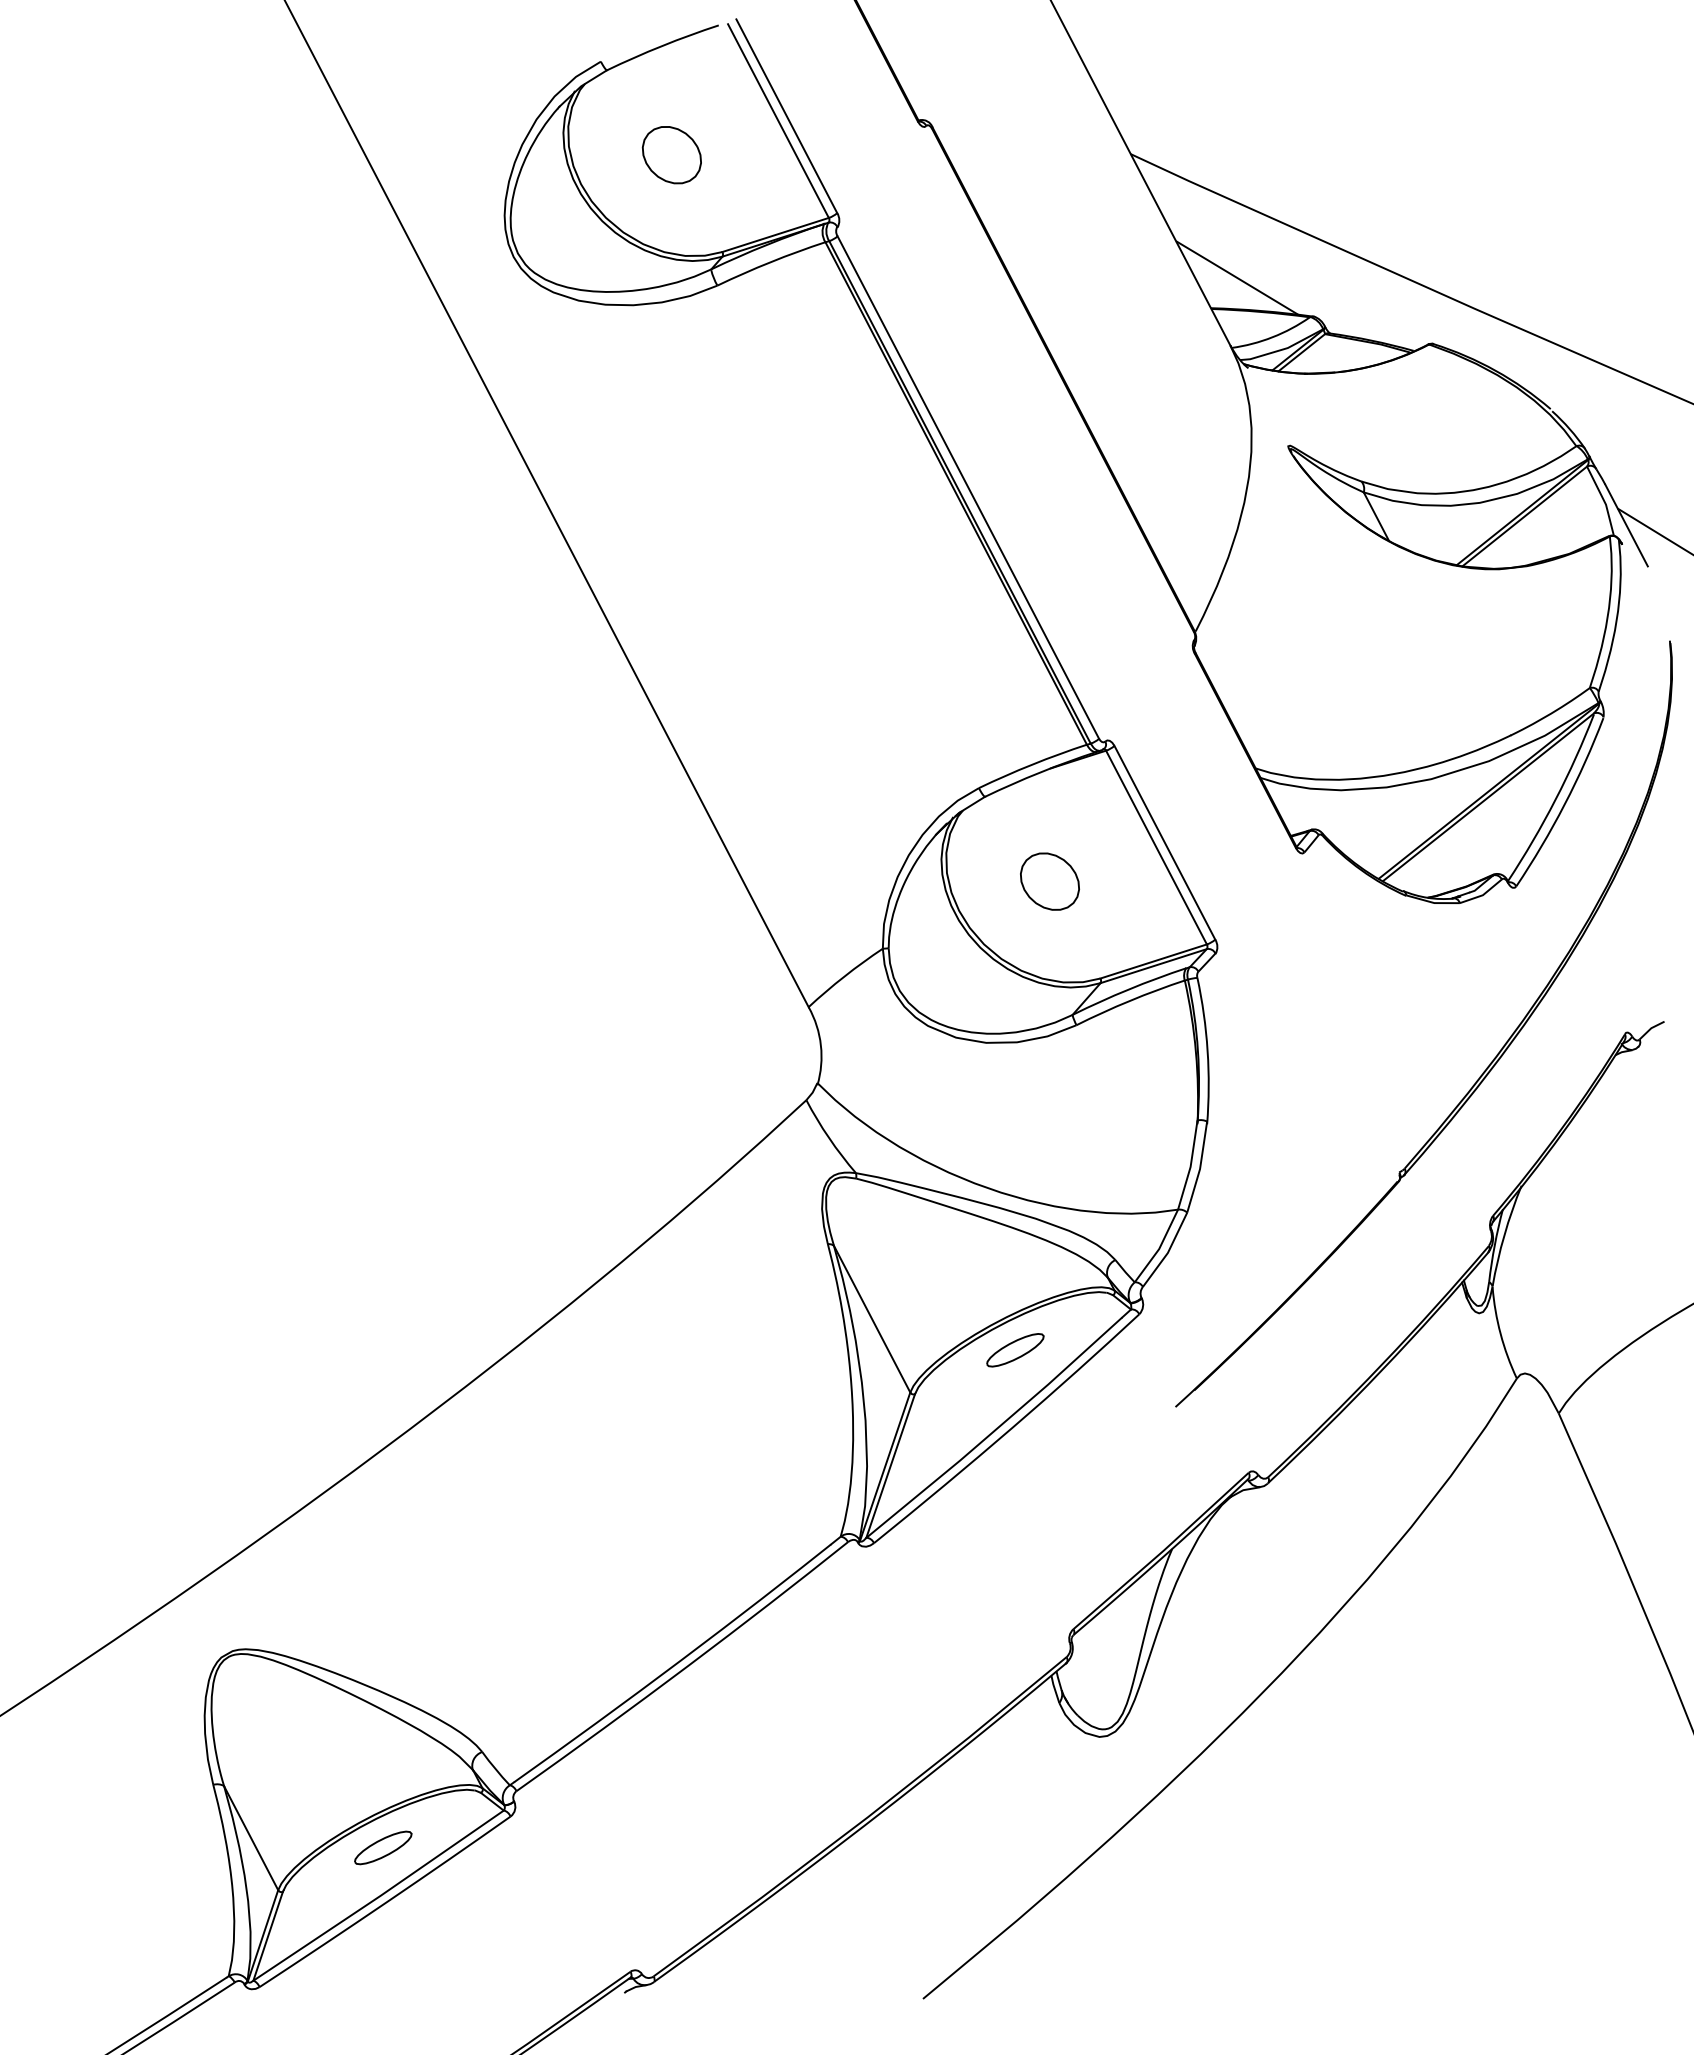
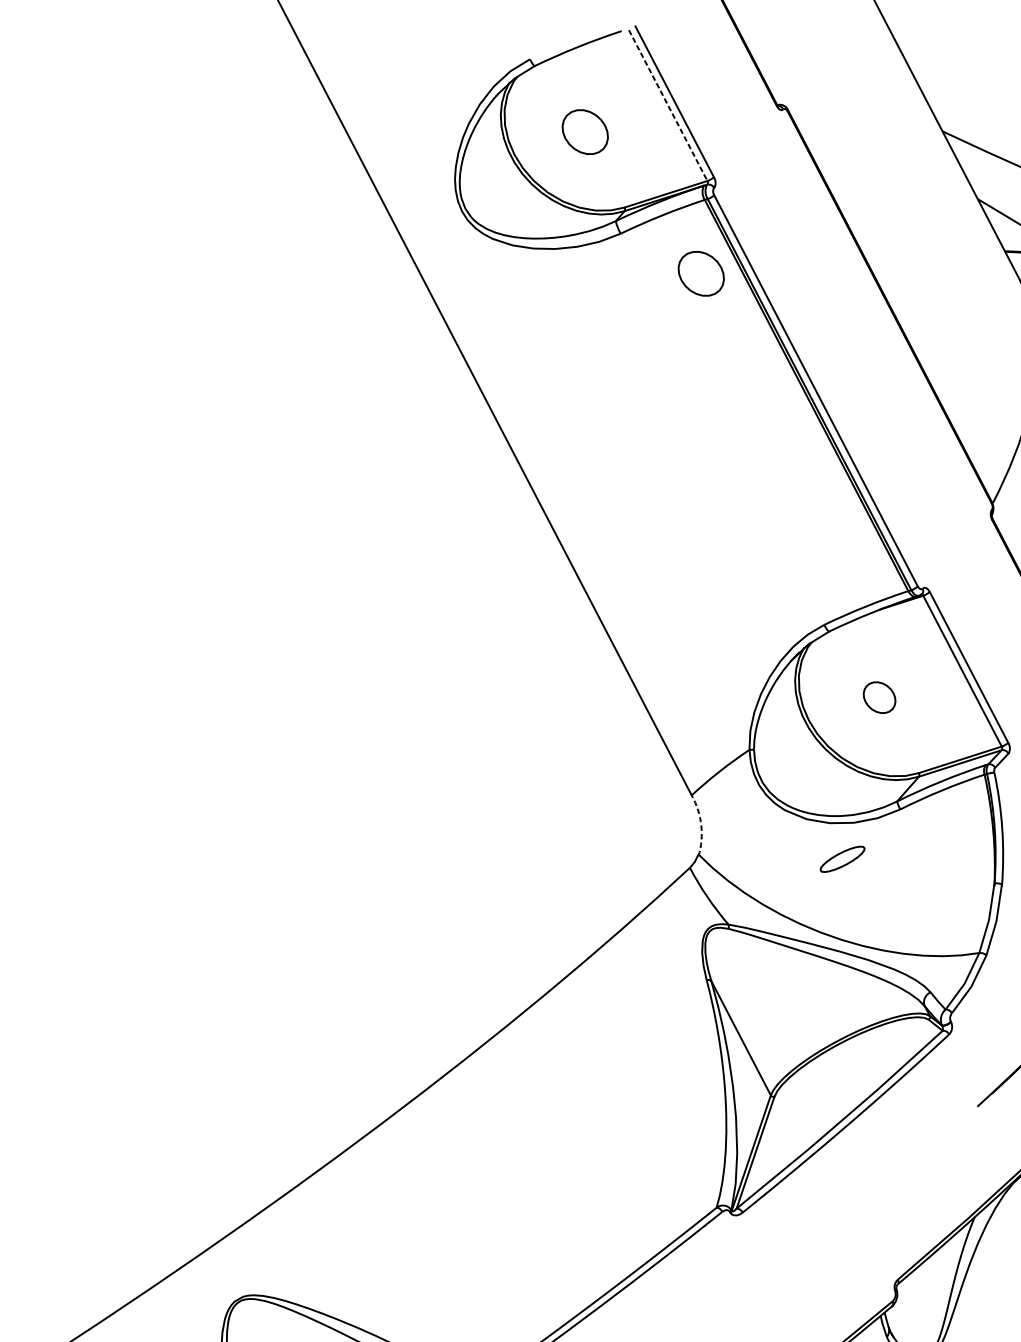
line: (778, 121) -> (668, 105), solid -> dashed
part: (820, 337) -> (700, 274), added
part: (1049, 881) -> (879, 697), size x0.7
arc: (820, 1045) -> (700, 825), solid -> dashed
part: (1015, 1350) -> (842, 859), moved

